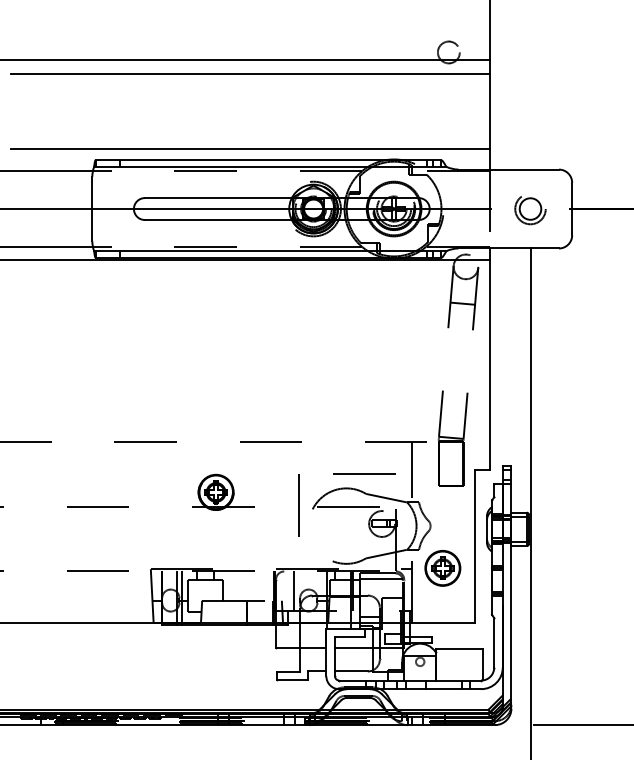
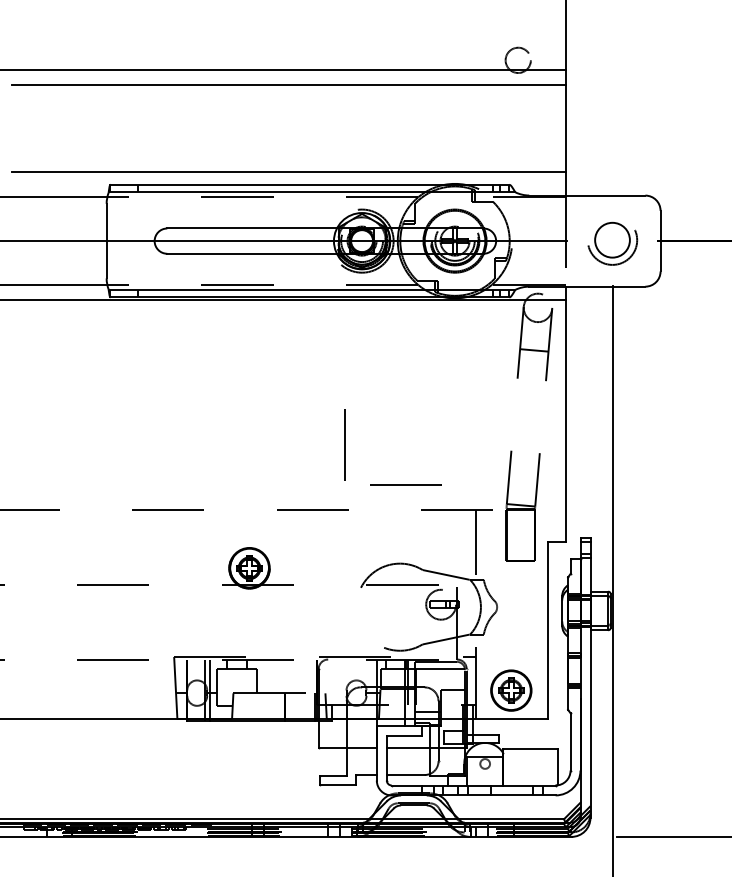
part: (530, 210) -> (612, 242), size x1.4
line: (364, 473) -> (405, 484), moved
line: (298, 505) -> (344, 444), moved
part: (442, 568) -> (510, 690), moved
line: (293, 590) -> (338, 681), removed

